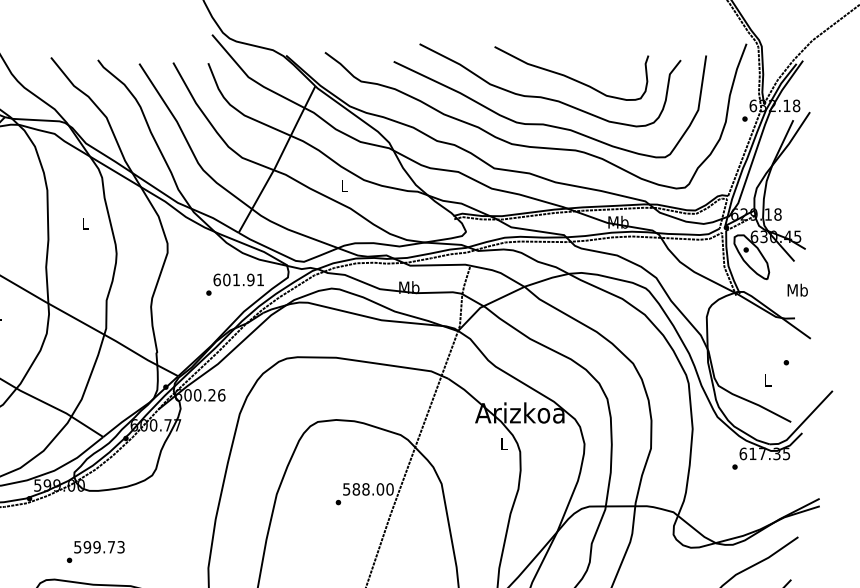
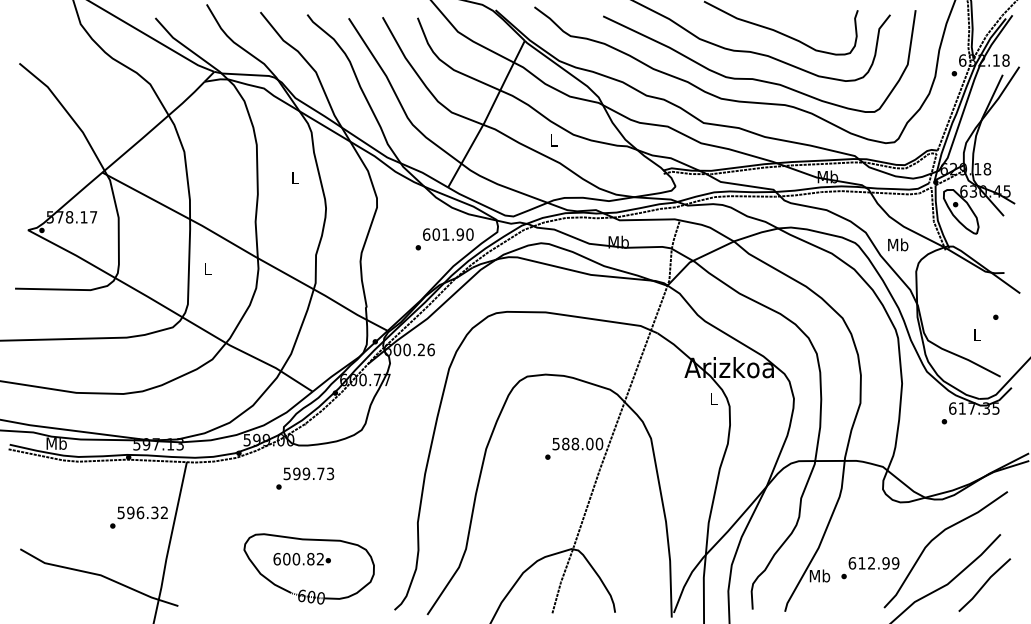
text: (260, 279) -> (469, 234), 601.91 -> 601.90
text: (798, 289) -> (898, 244), moved
text: (96, 551) -> (305, 478), moved

